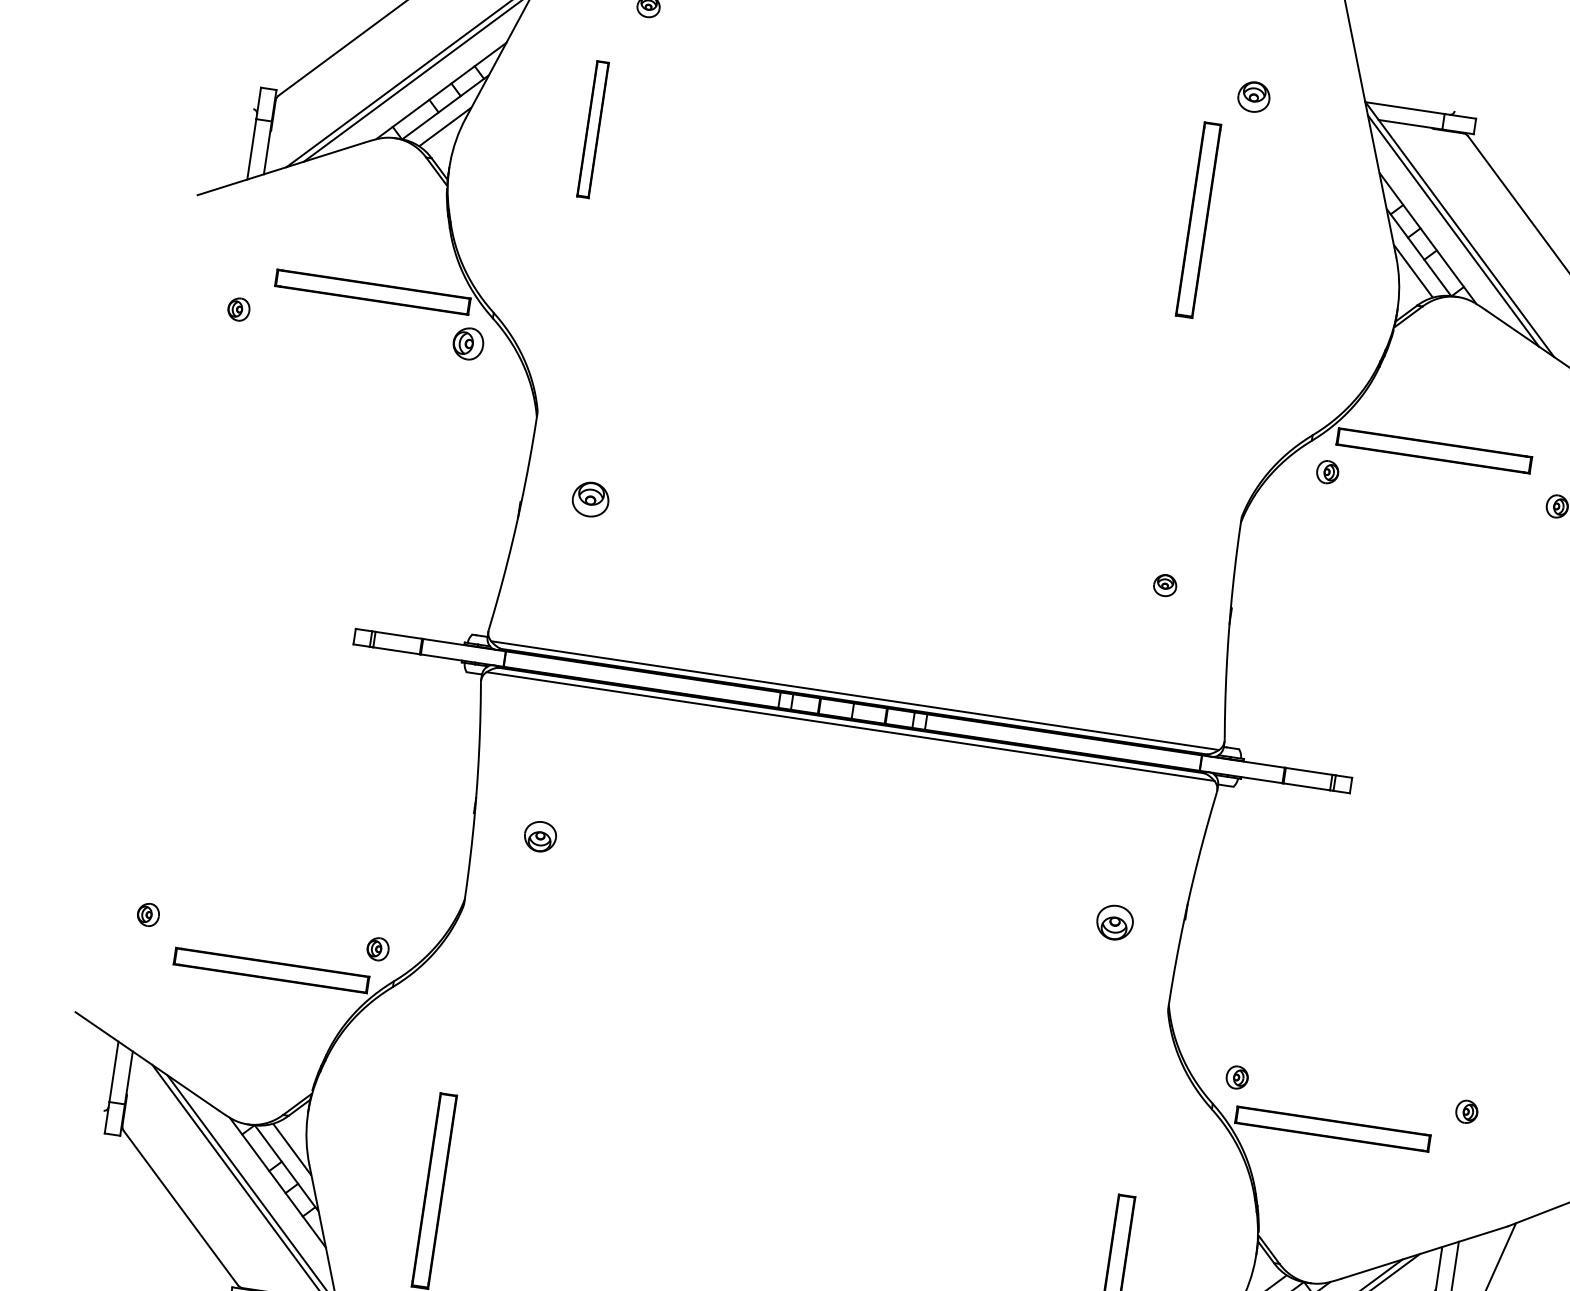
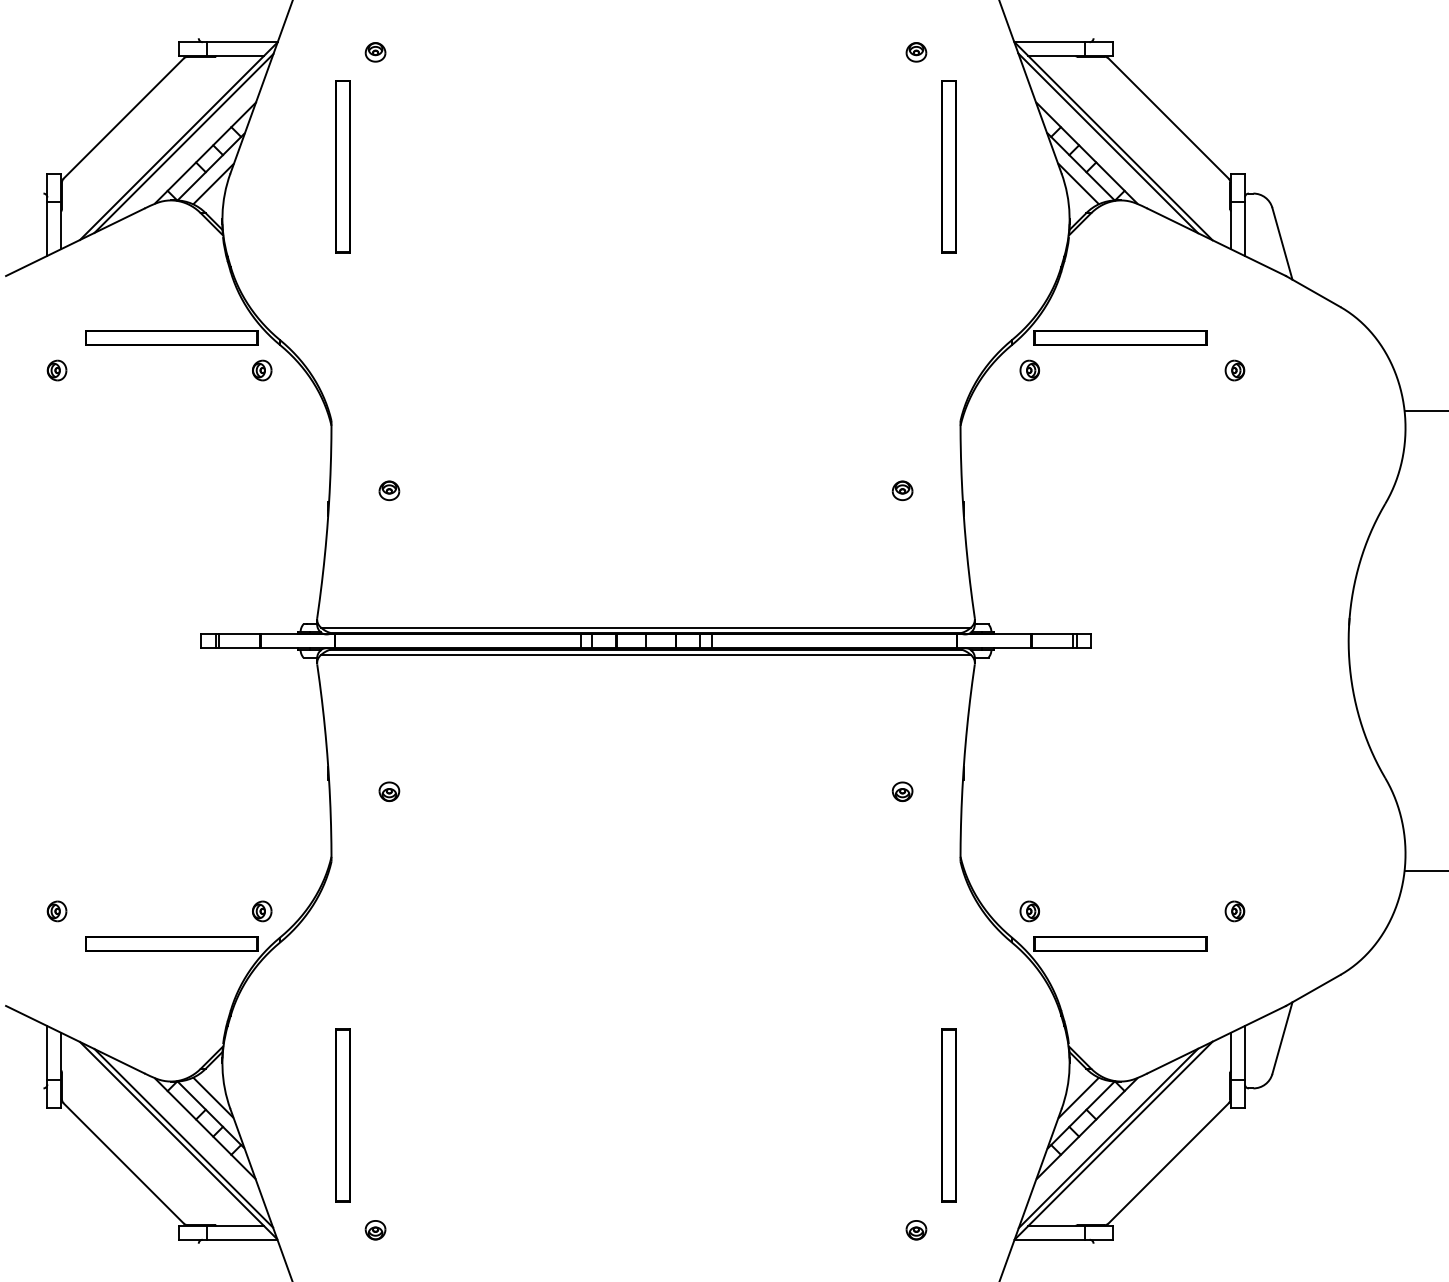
part: (1254, 97) -> (916, 52), size x0.71
part: (592, 128) -> (342, 166), size x1.43
part: (1198, 219) -> (948, 166), moved
part: (468, 343) -> (262, 370), size x0.71
part: (590, 499) -> (389, 490), size x0.62
part: (540, 836) -> (389, 791), size x0.71
part: (1114, 922) -> (902, 791), size x0.62

